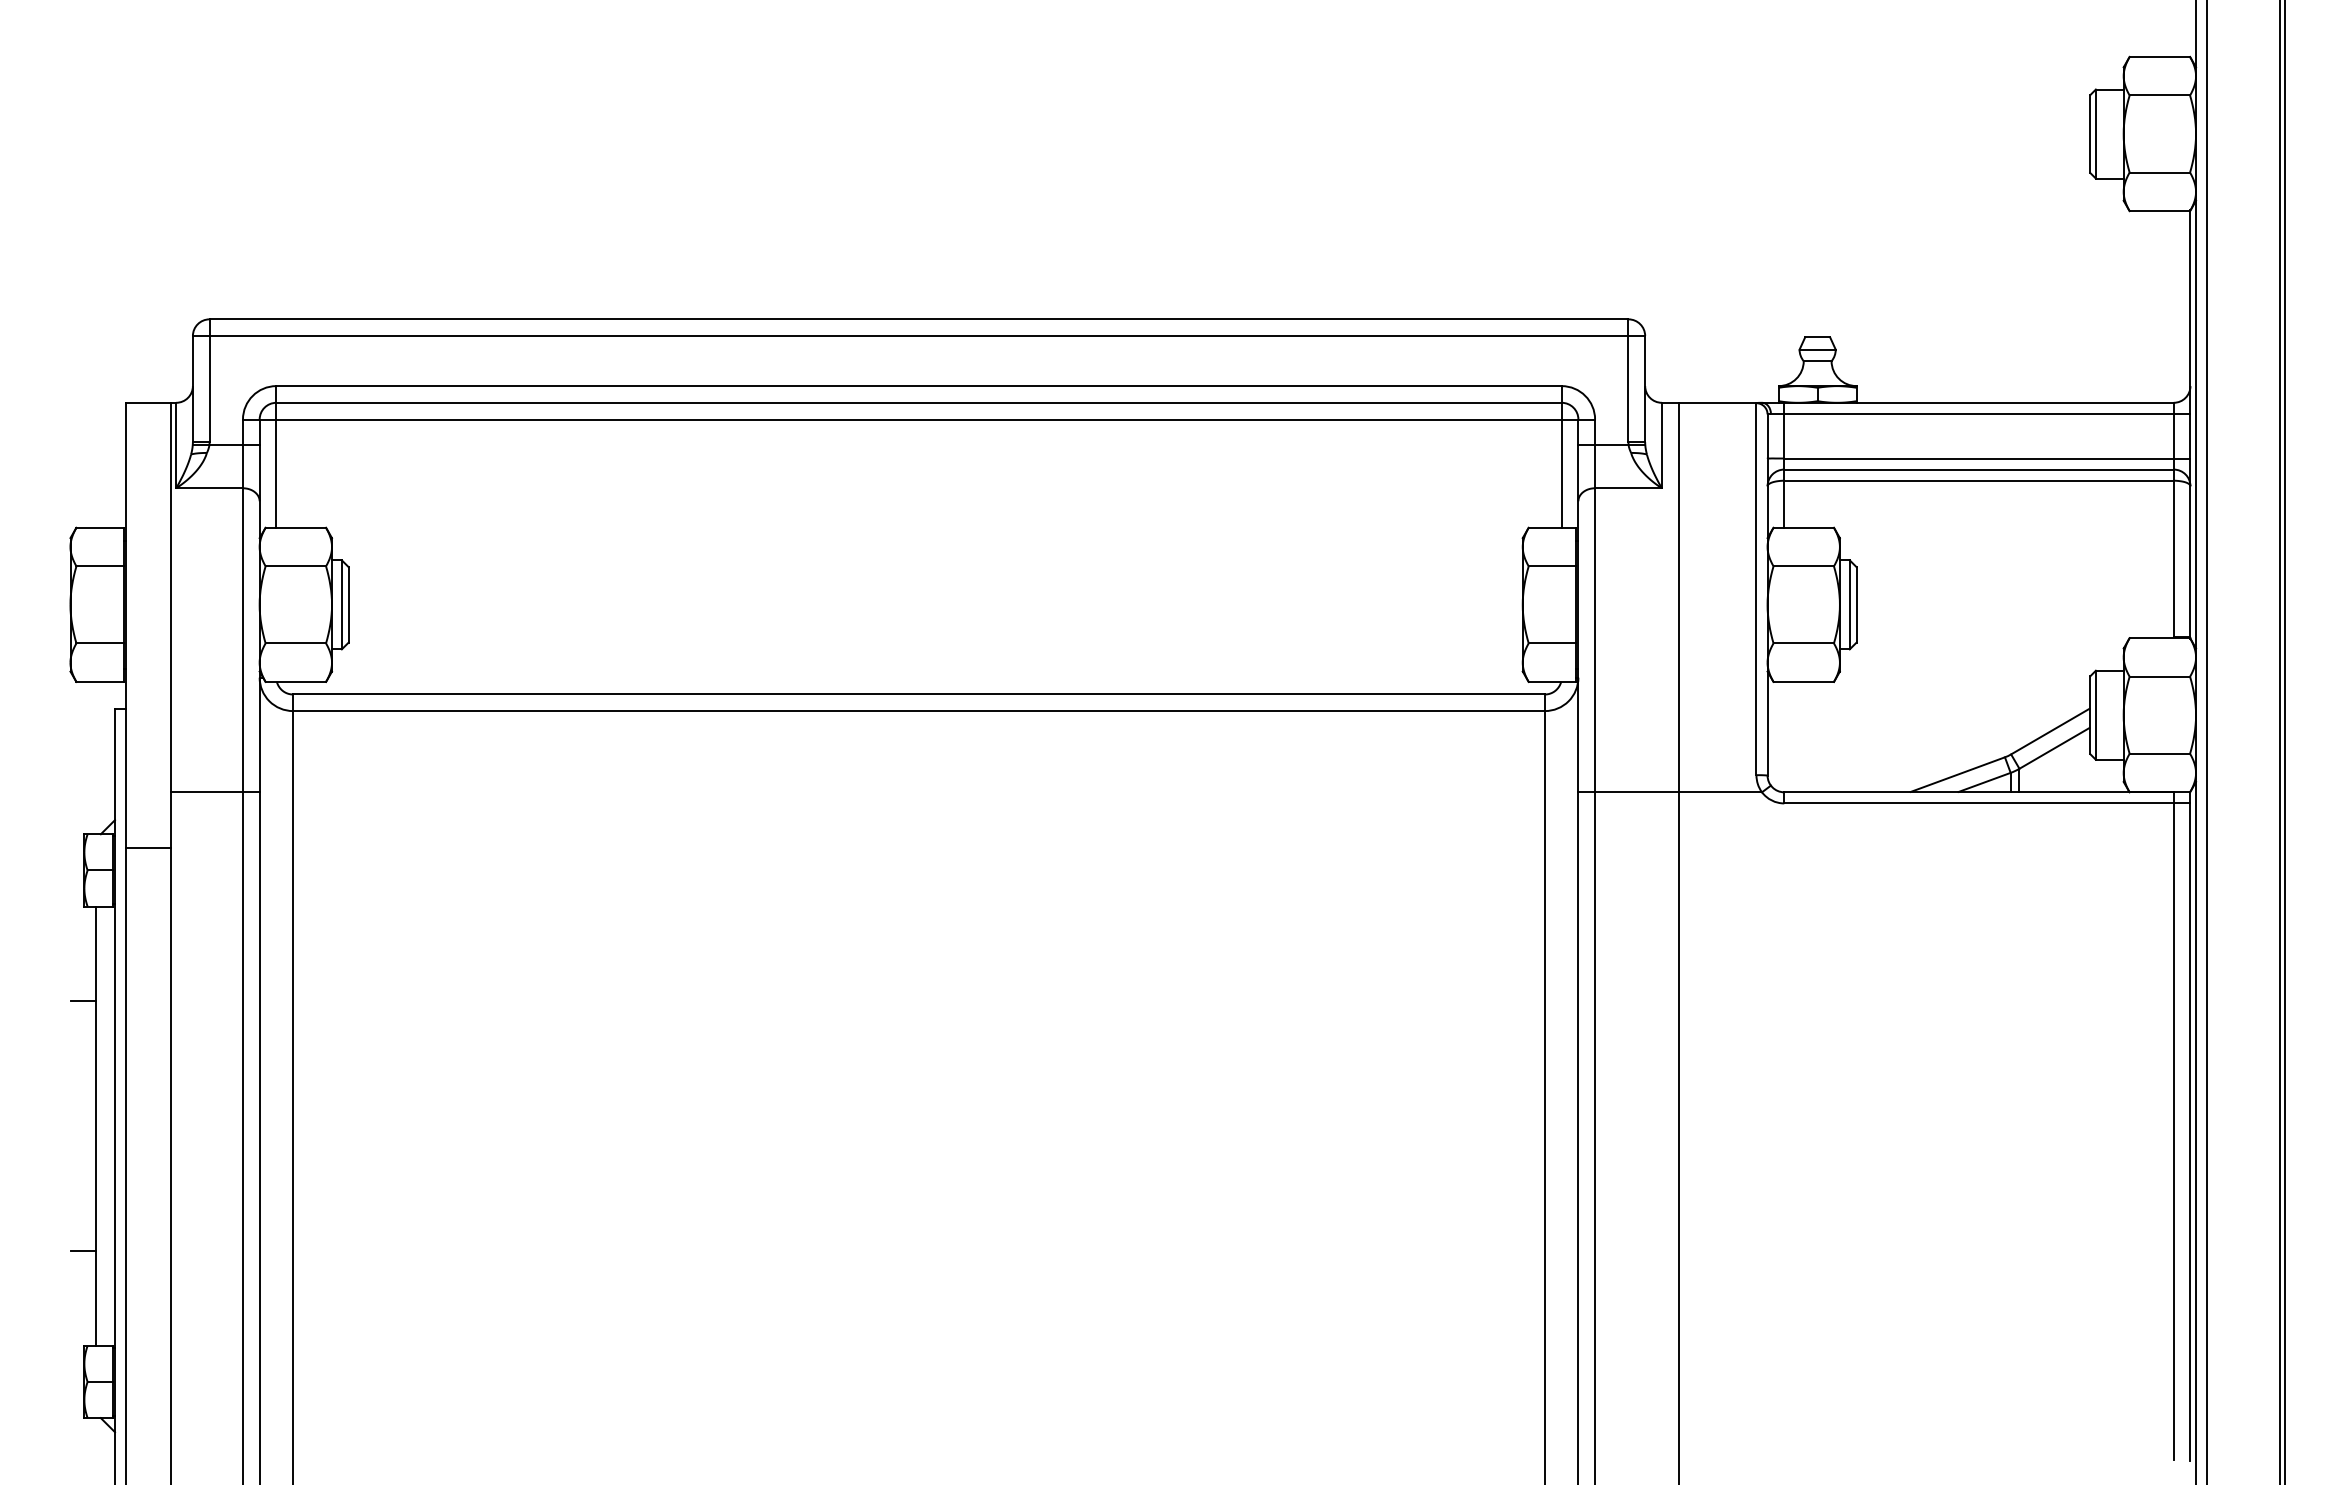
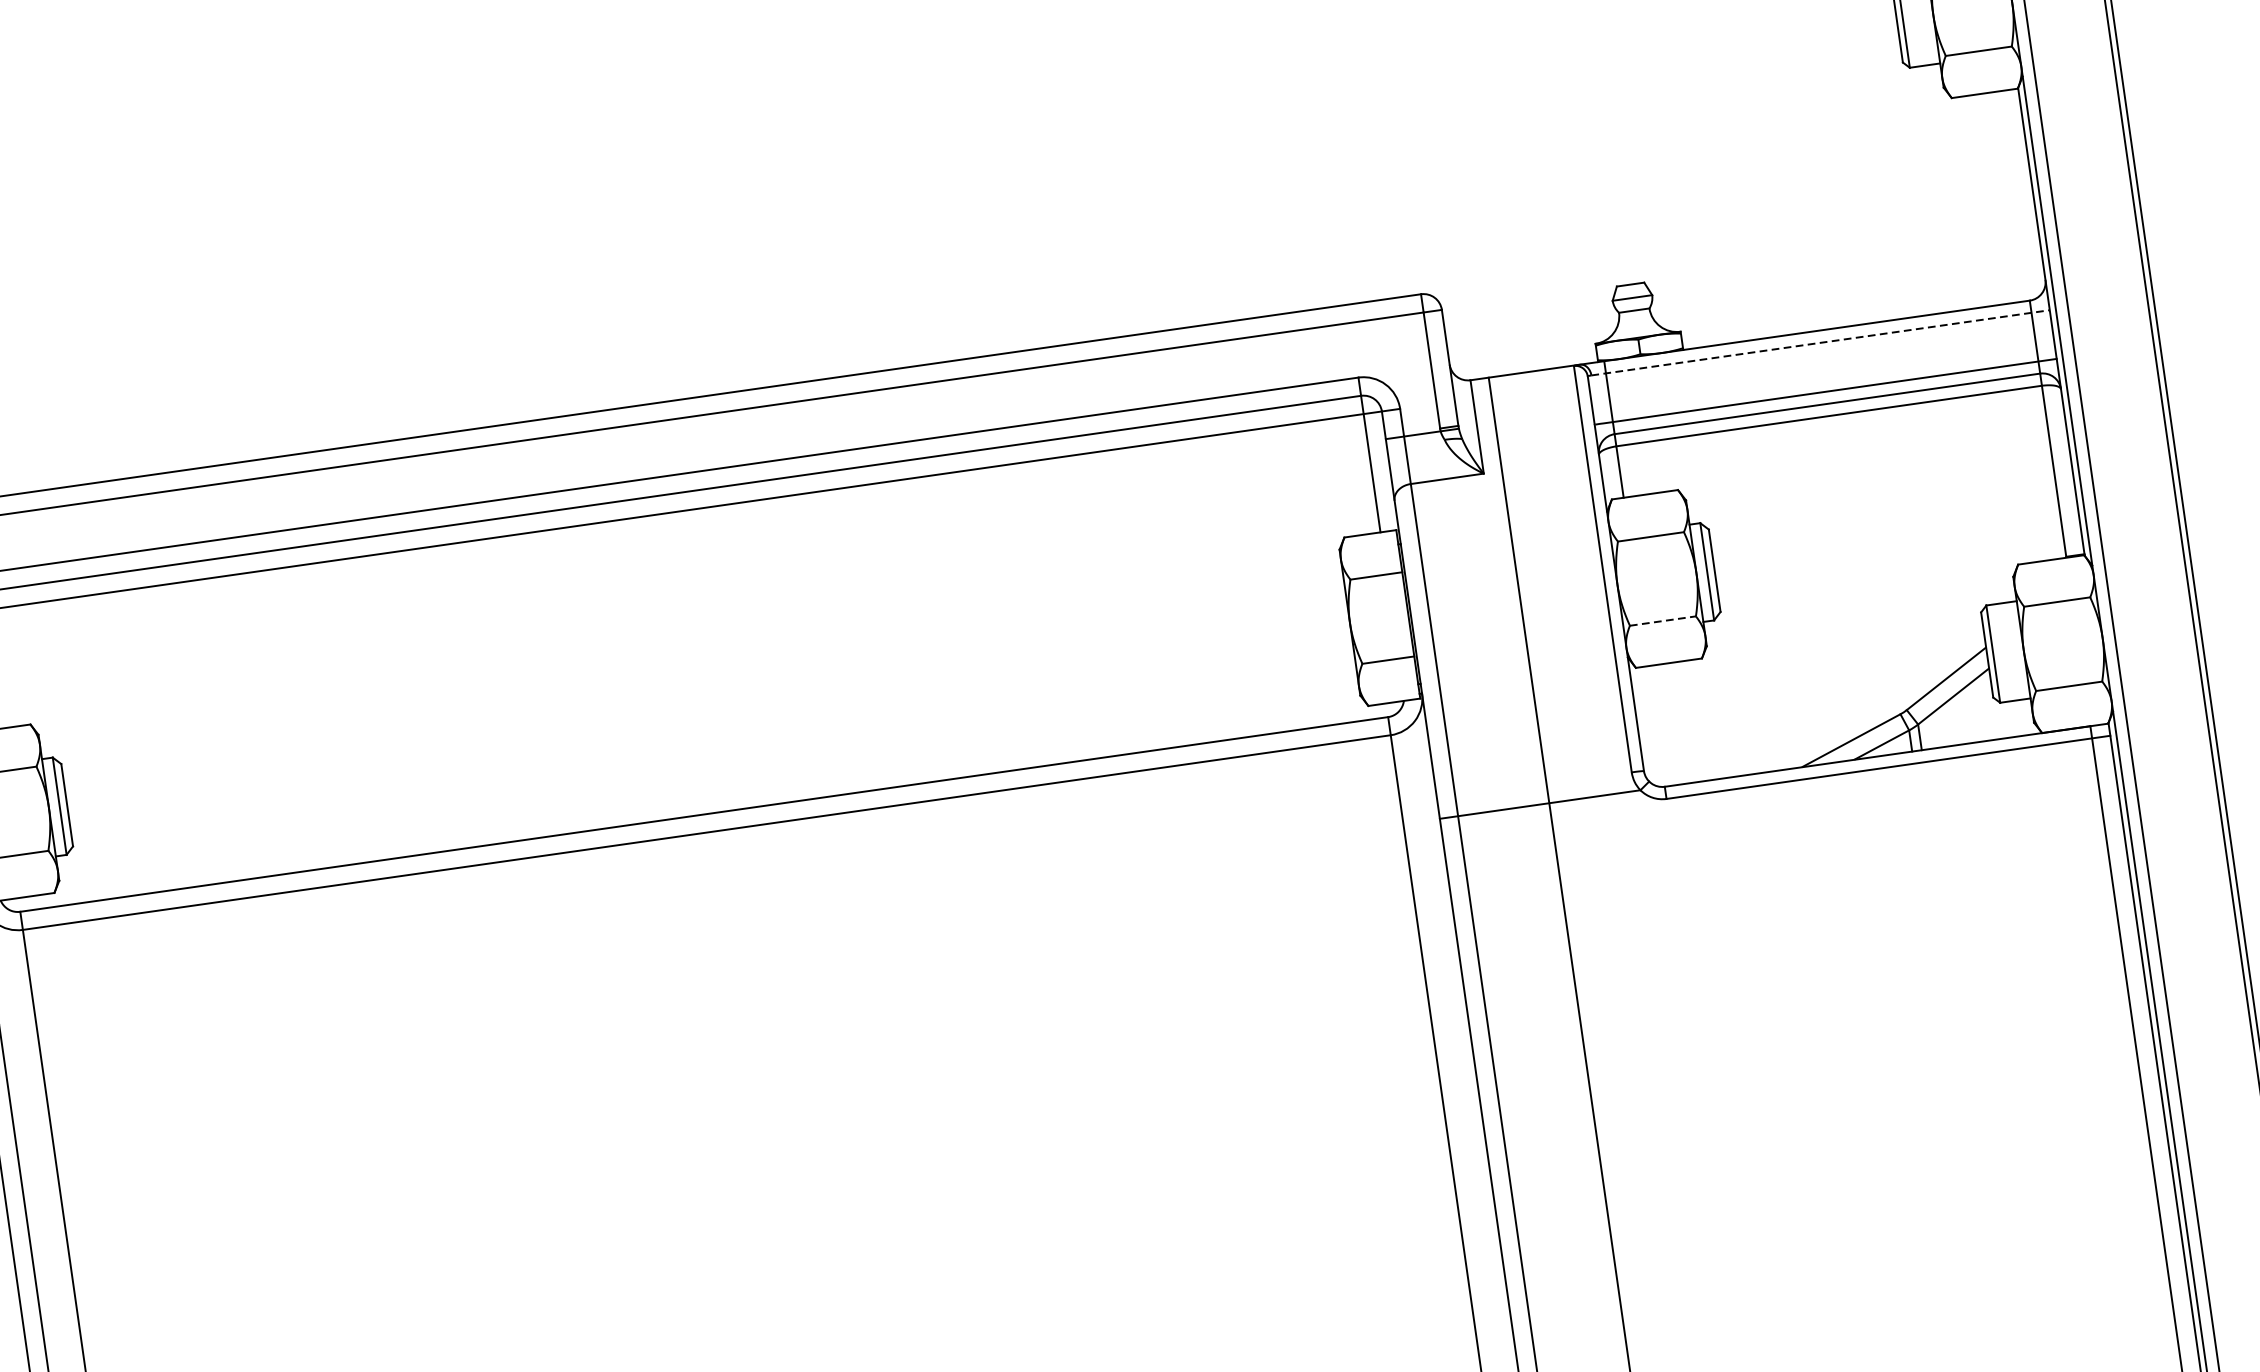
line: (1980, 413) -> (1820, 342), solid -> dashed
line: (1804, 643) -> (1663, 621), solid -> dashed

